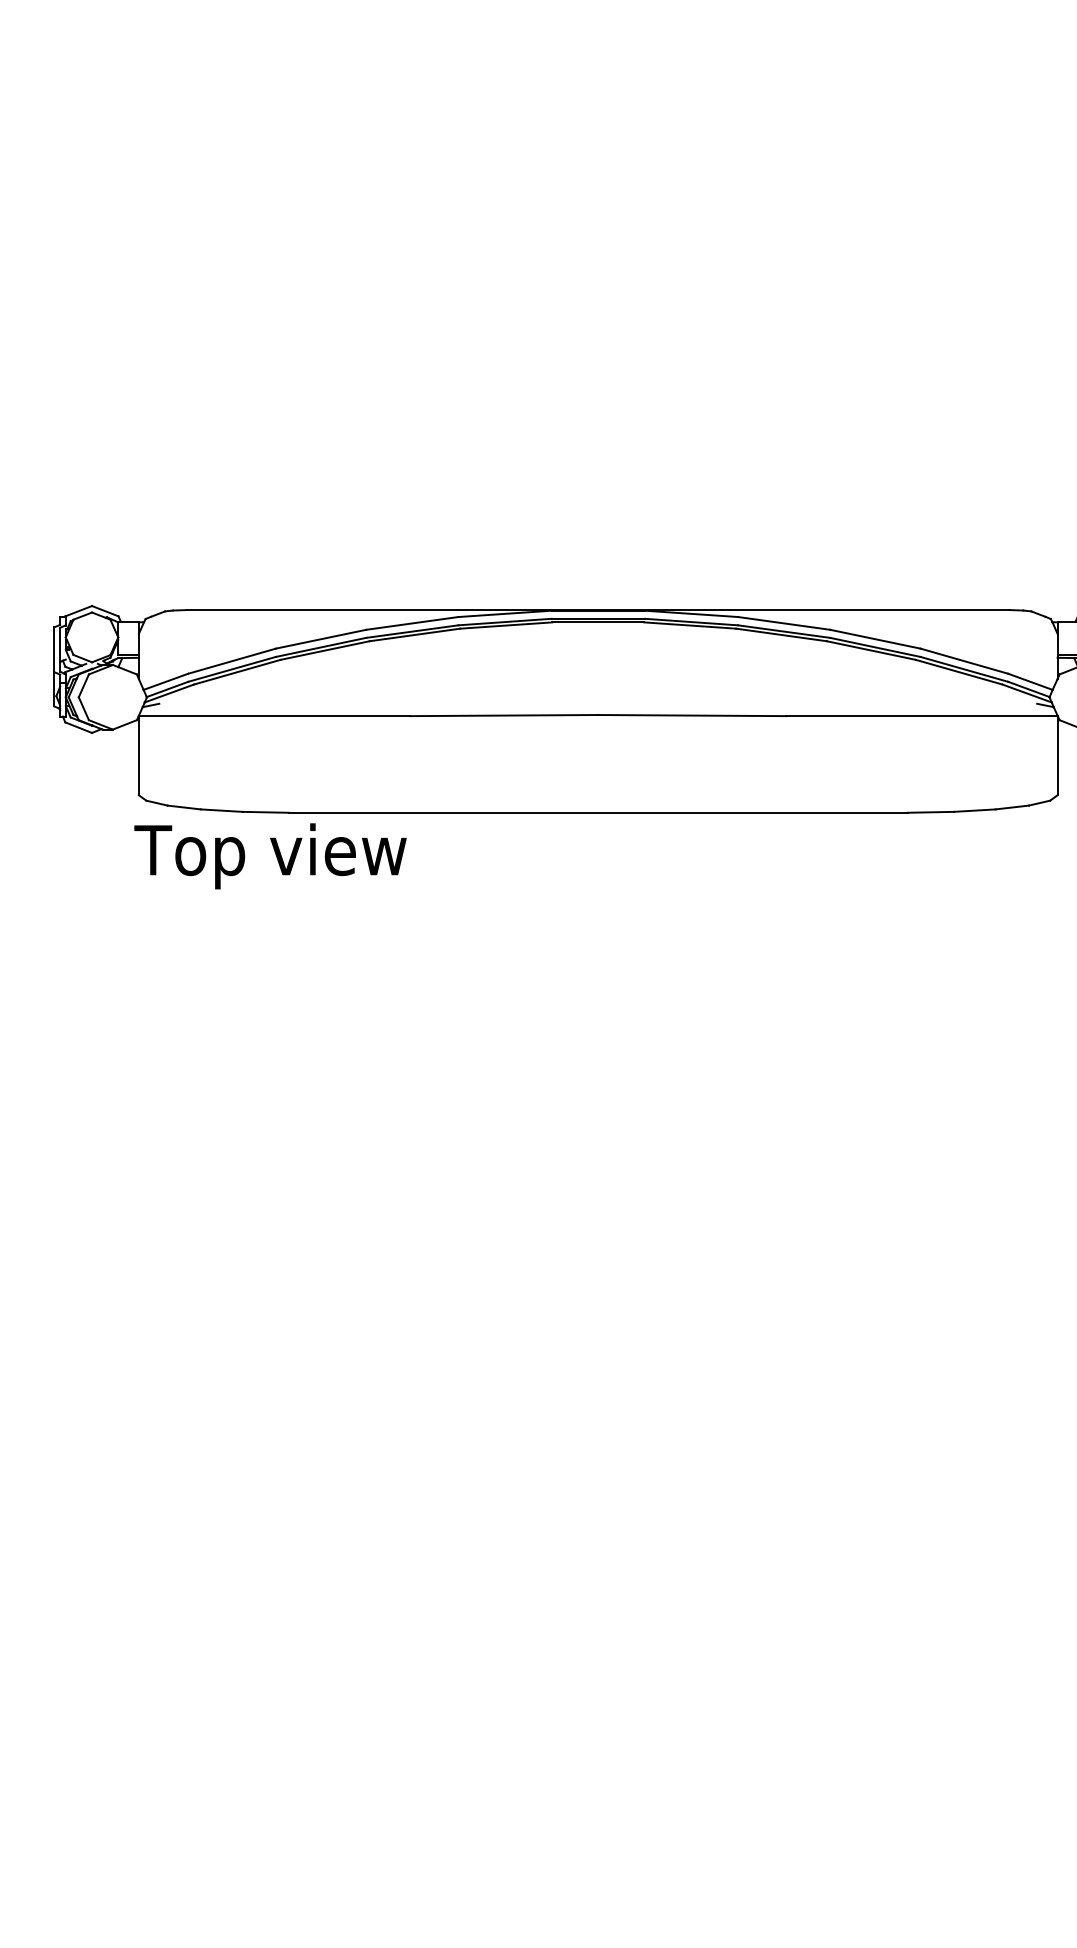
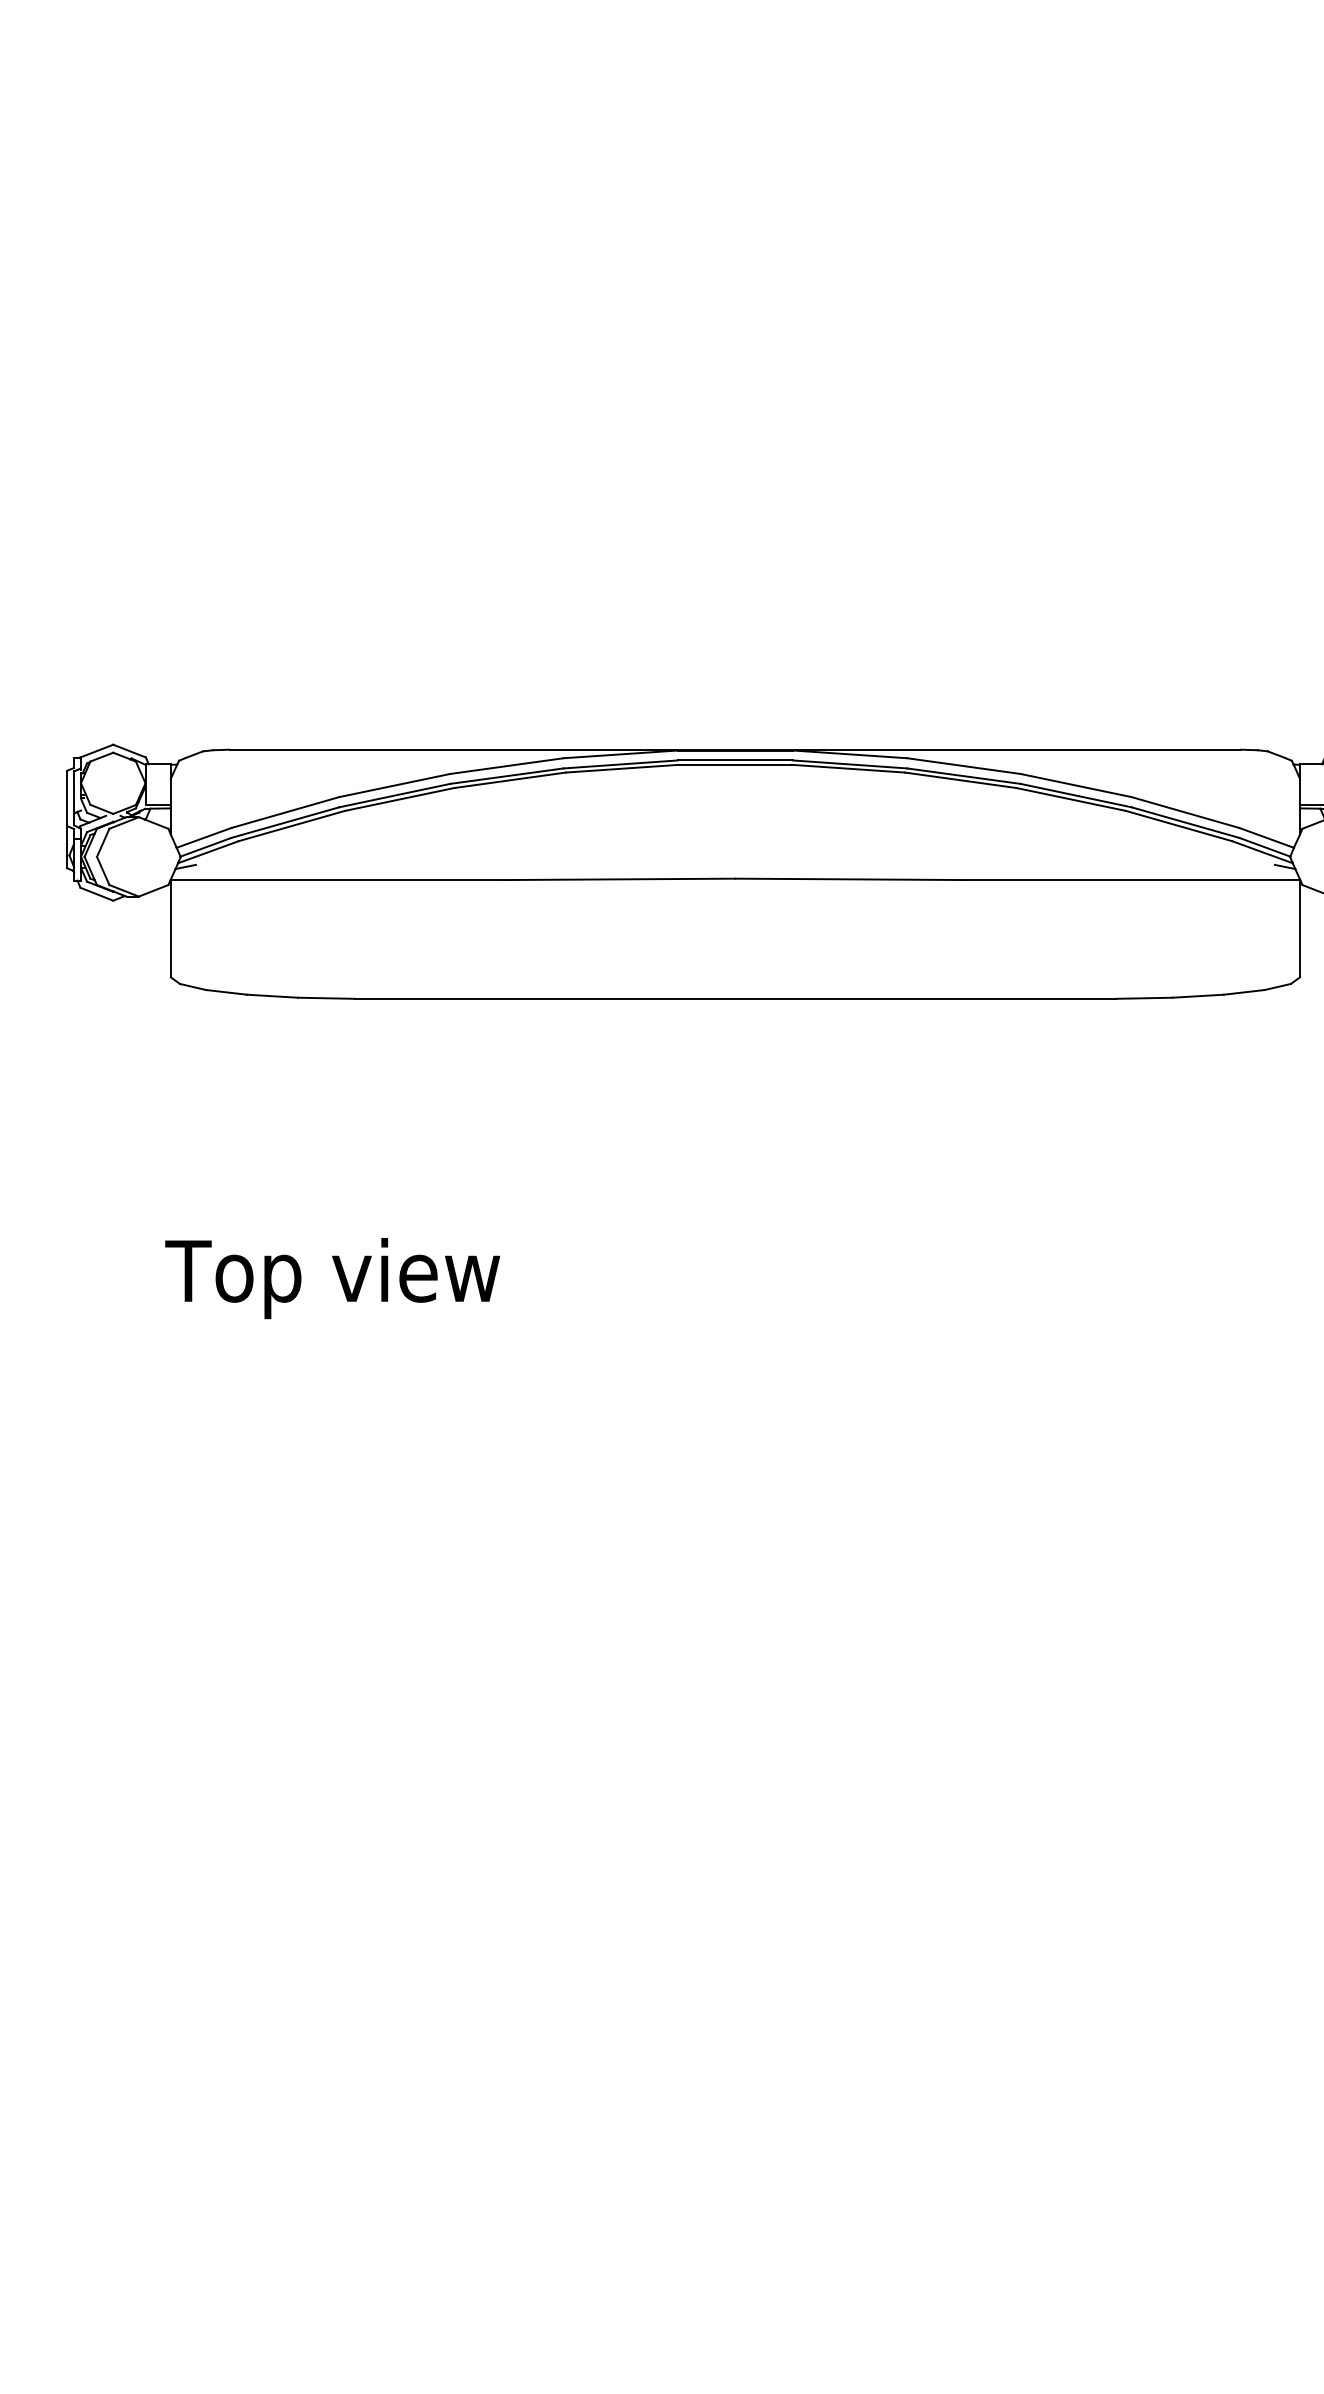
text: (270, 856) -> (332, 1278), moved

